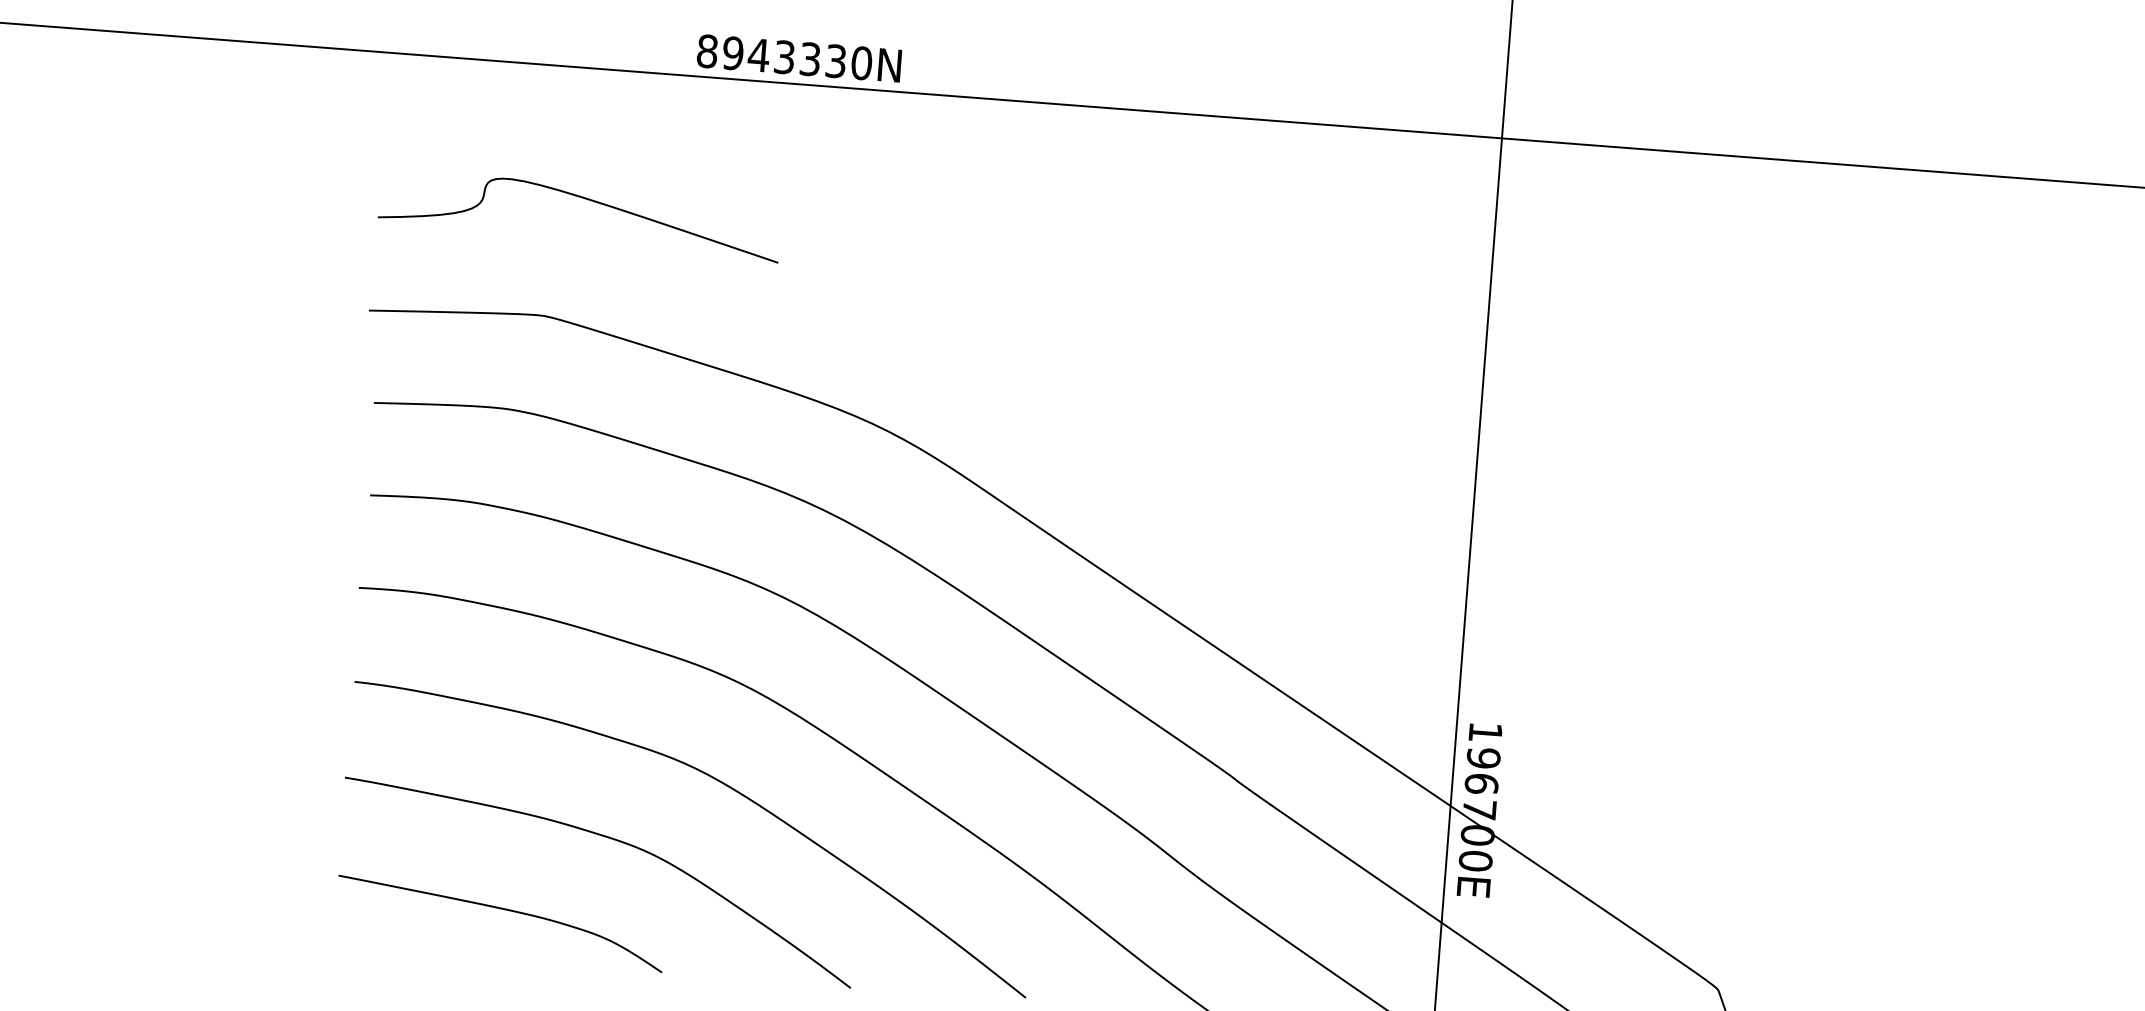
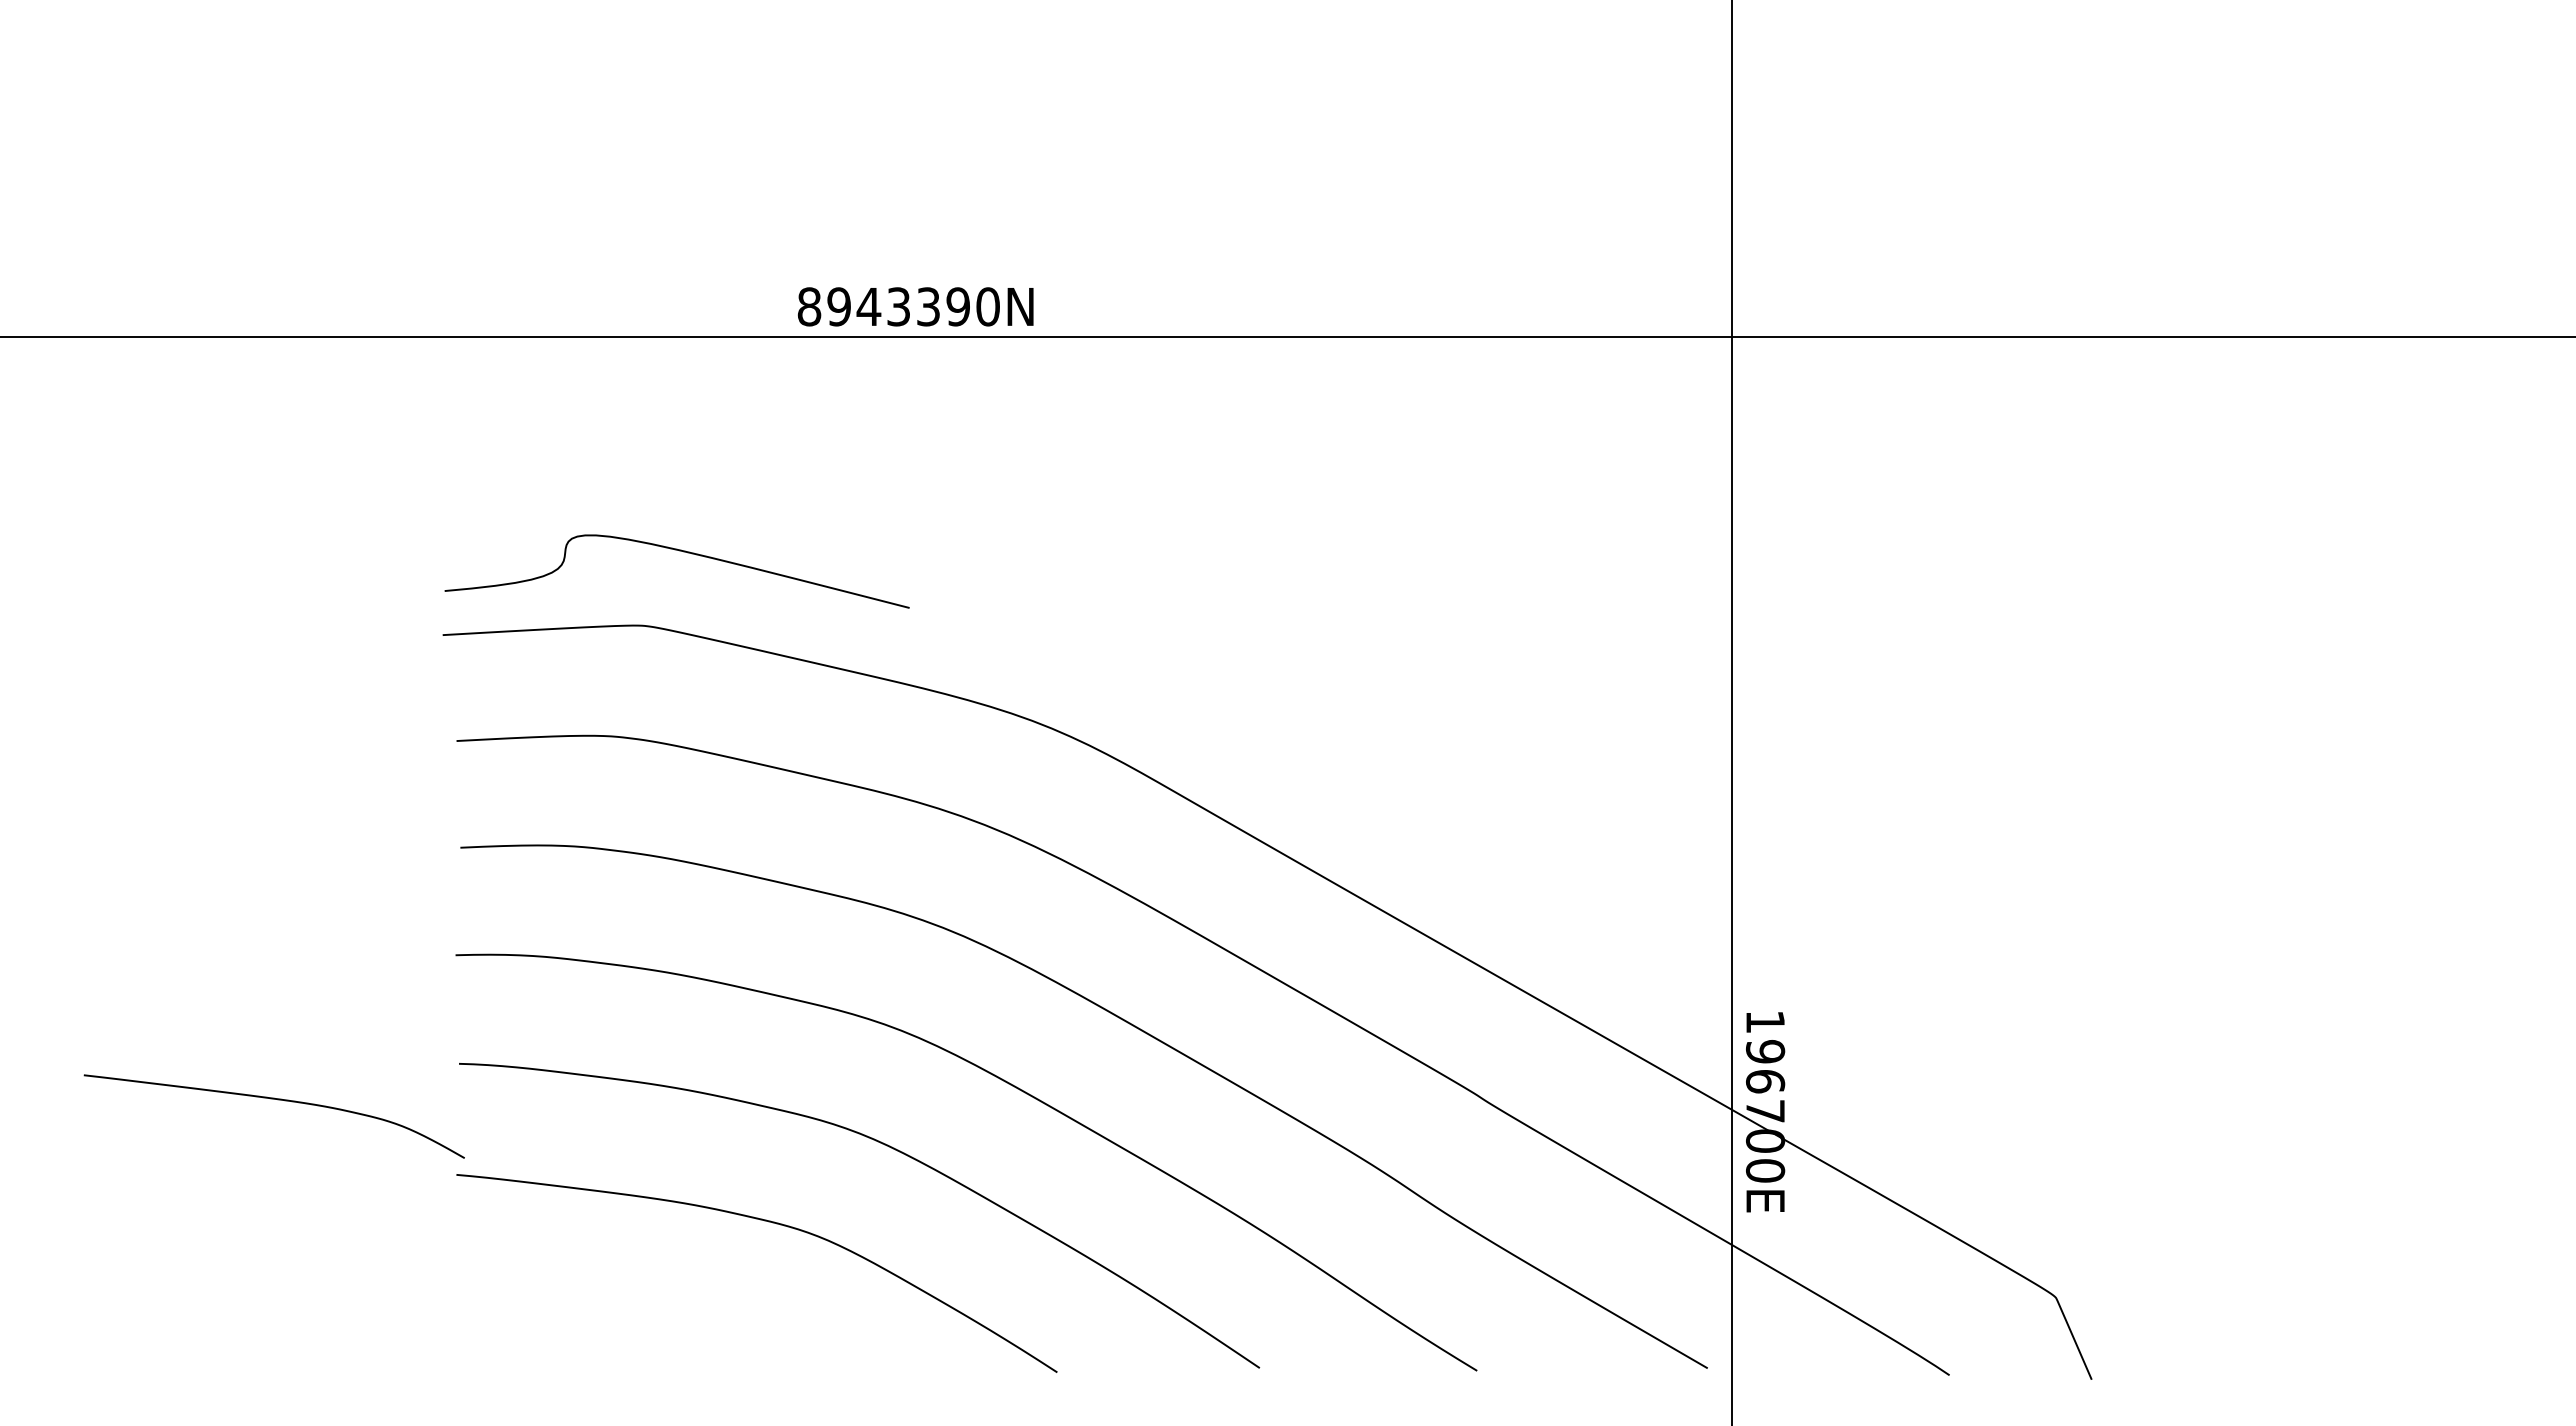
text: (835, 60) -> (957, 306), 8943330N -> 8943390N
curve: (583, 198) -> (679, 551), moved
curve: (504, 910) -> (277, 1100), moved

